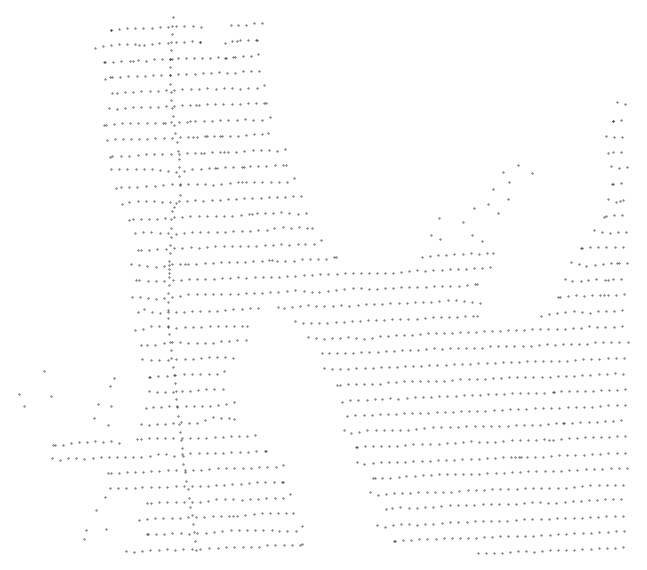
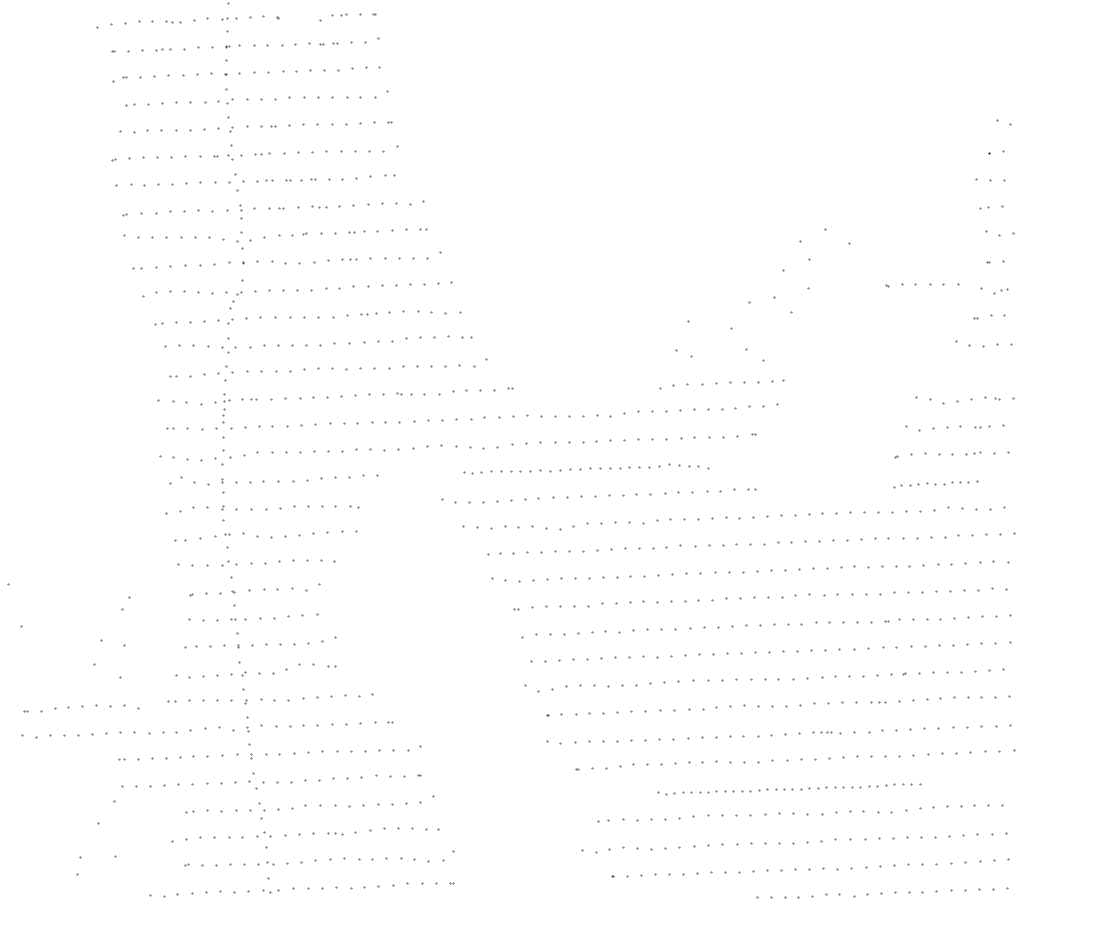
part: (602, 247) -> (922, 285), moved
part: (379, 304) -> (586, 469), size x0.7
part: (581, 313) -> (934, 484), size x0.6
part: (496, 490) -> (788, 789), size x0.6

